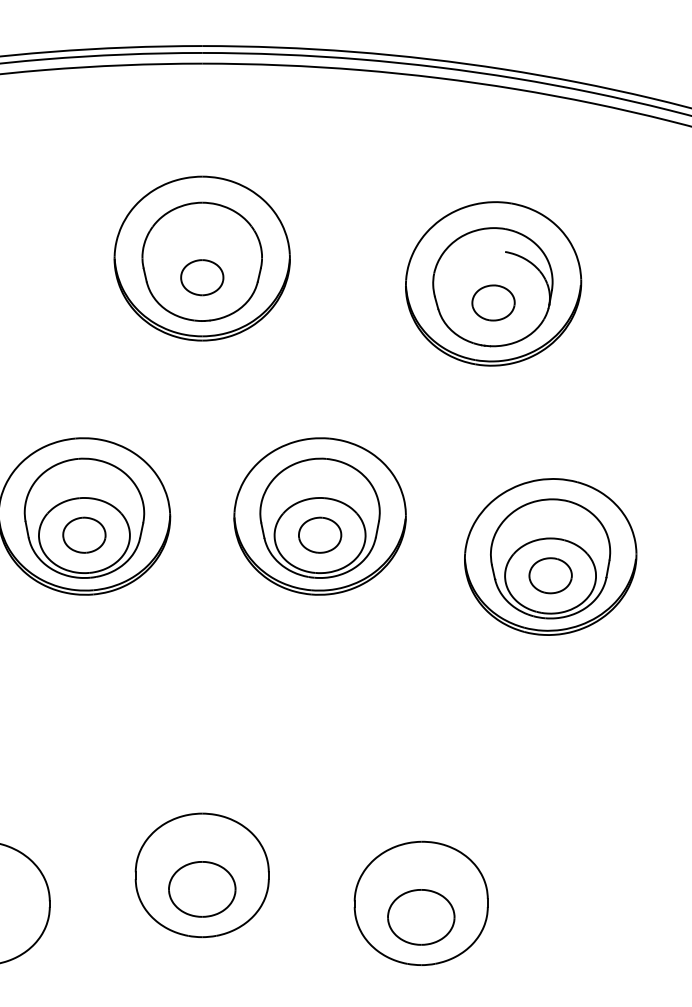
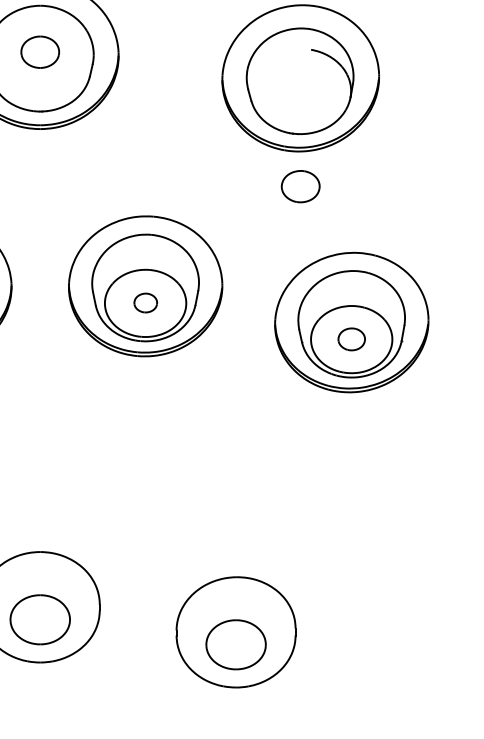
part: (202, 277) -> (40, 52), moved
part: (493, 302) -> (300, 186), moved
part: (320, 534) -> (145, 302), size x0.6
part: (550, 575) -> (351, 339), size x0.7

